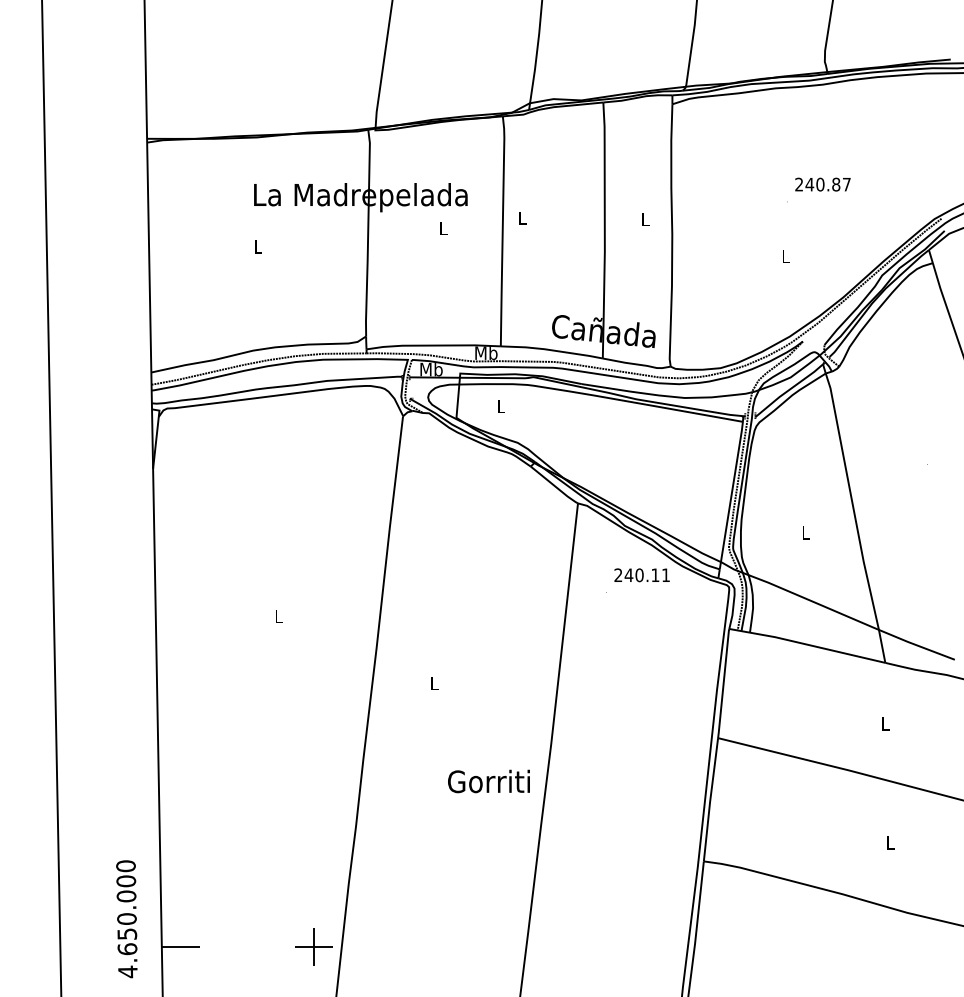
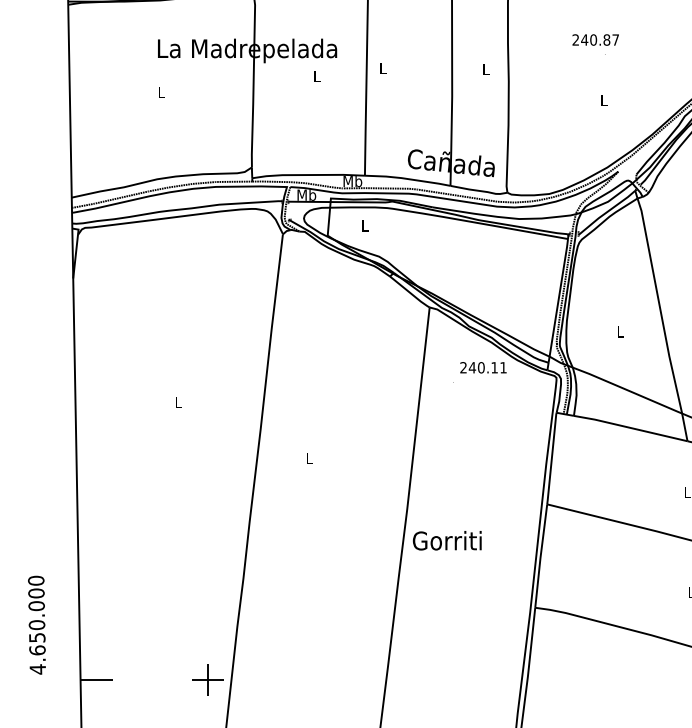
text: (822, 184) -> (595, 39), moved
text: (488, 781) -> (446, 540), moved
text: (126, 919) -> (36, 625), moved

